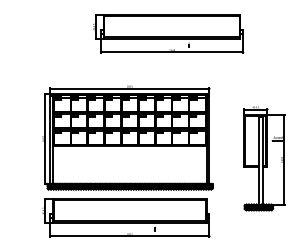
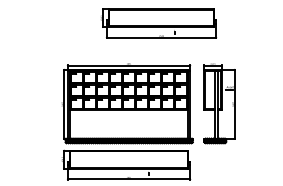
part: (264, 158) -> (219, 103), moved

